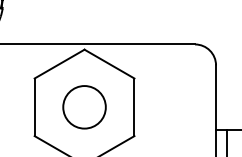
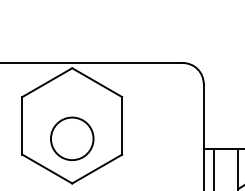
circle: (84, 106) -> (72, 138), moved

